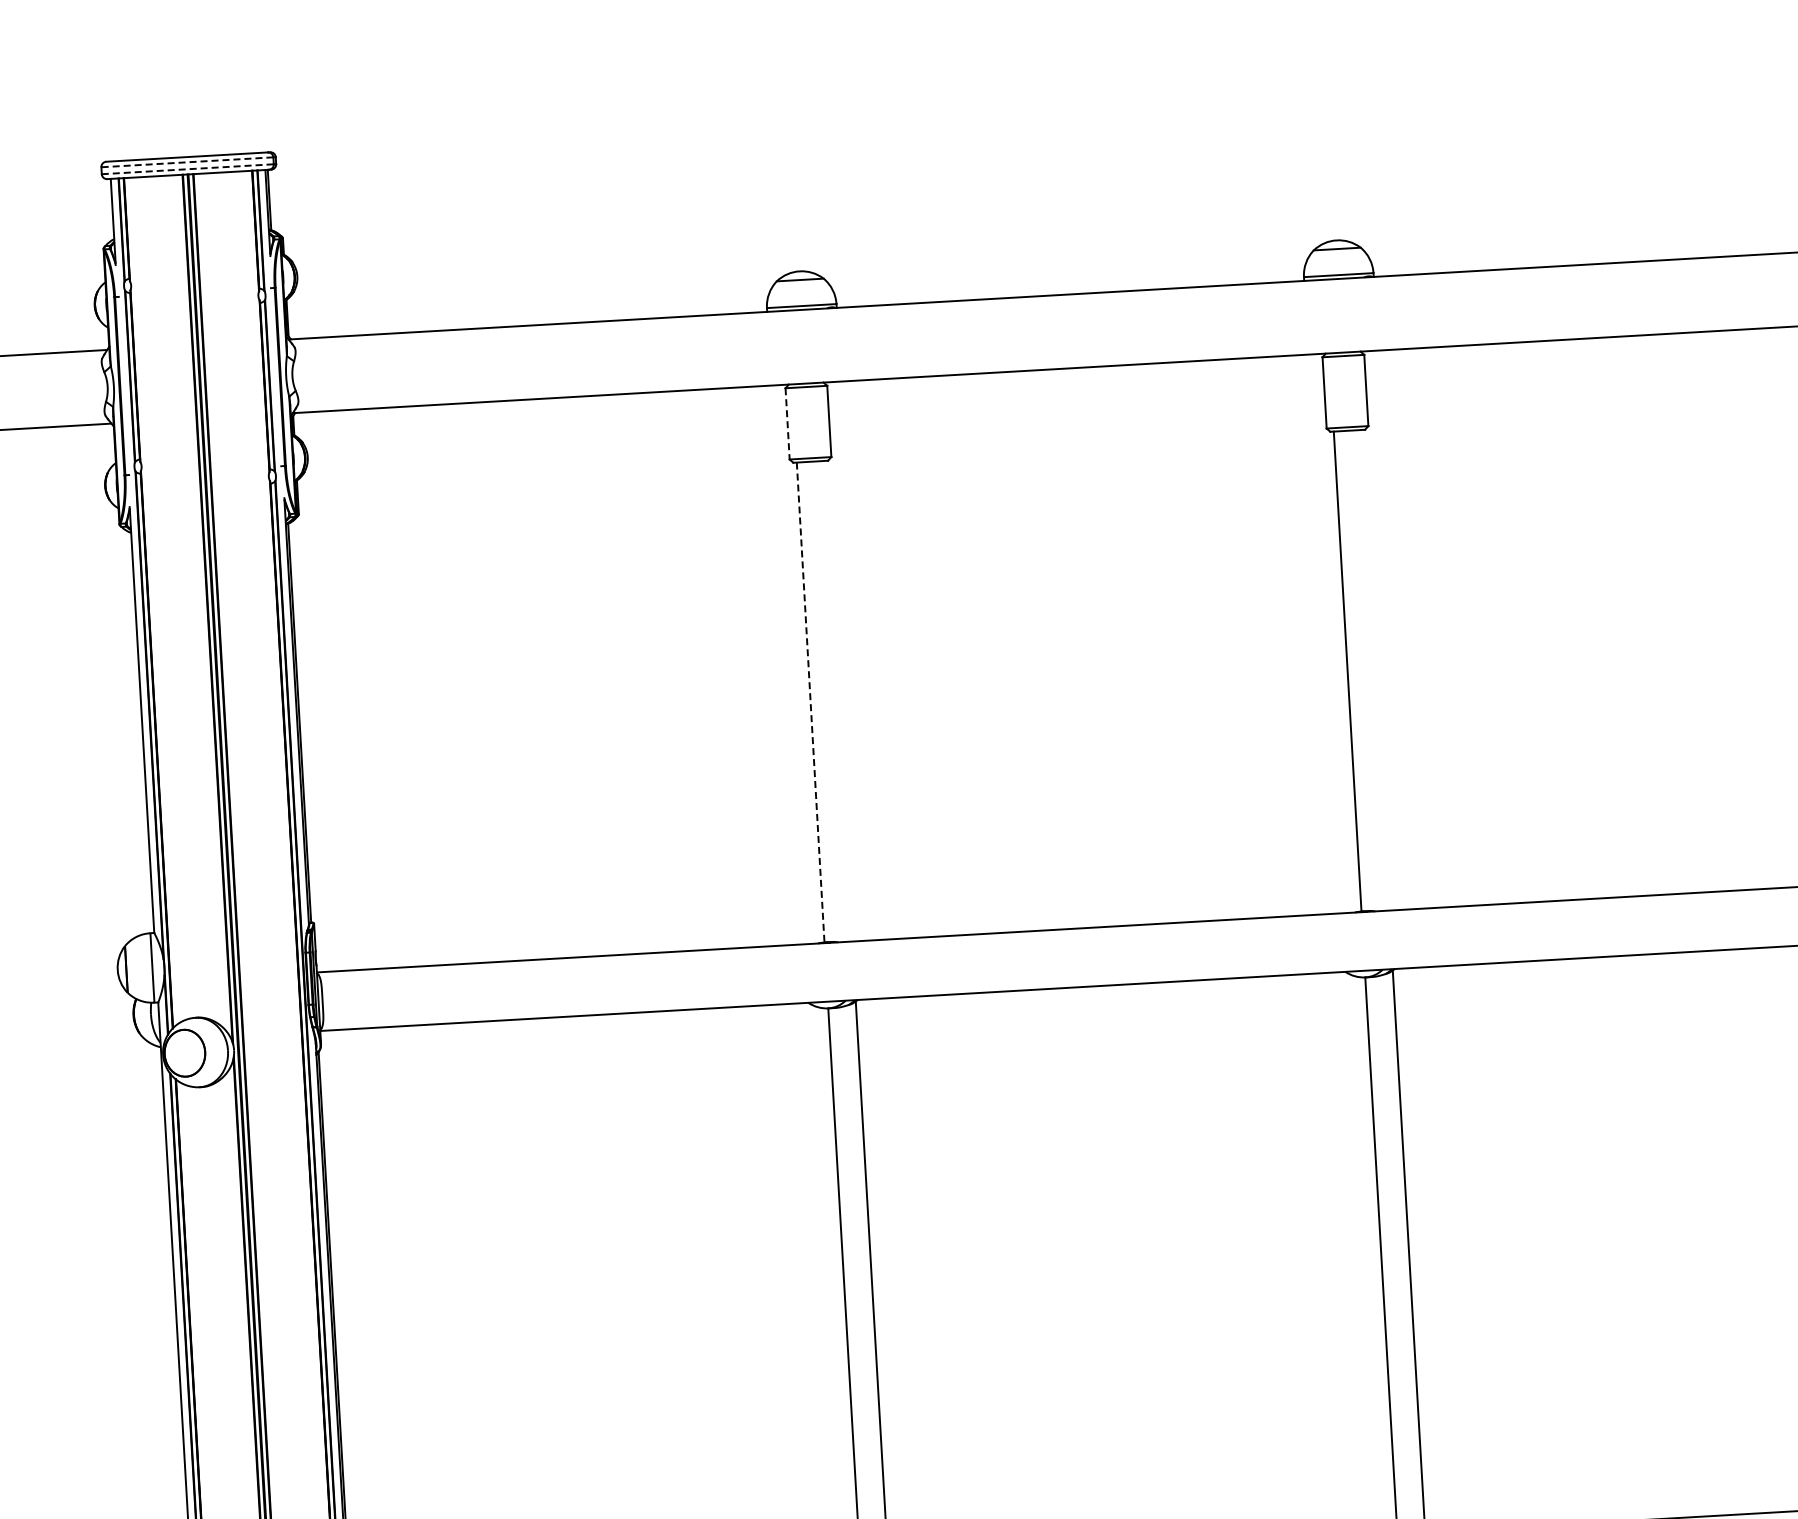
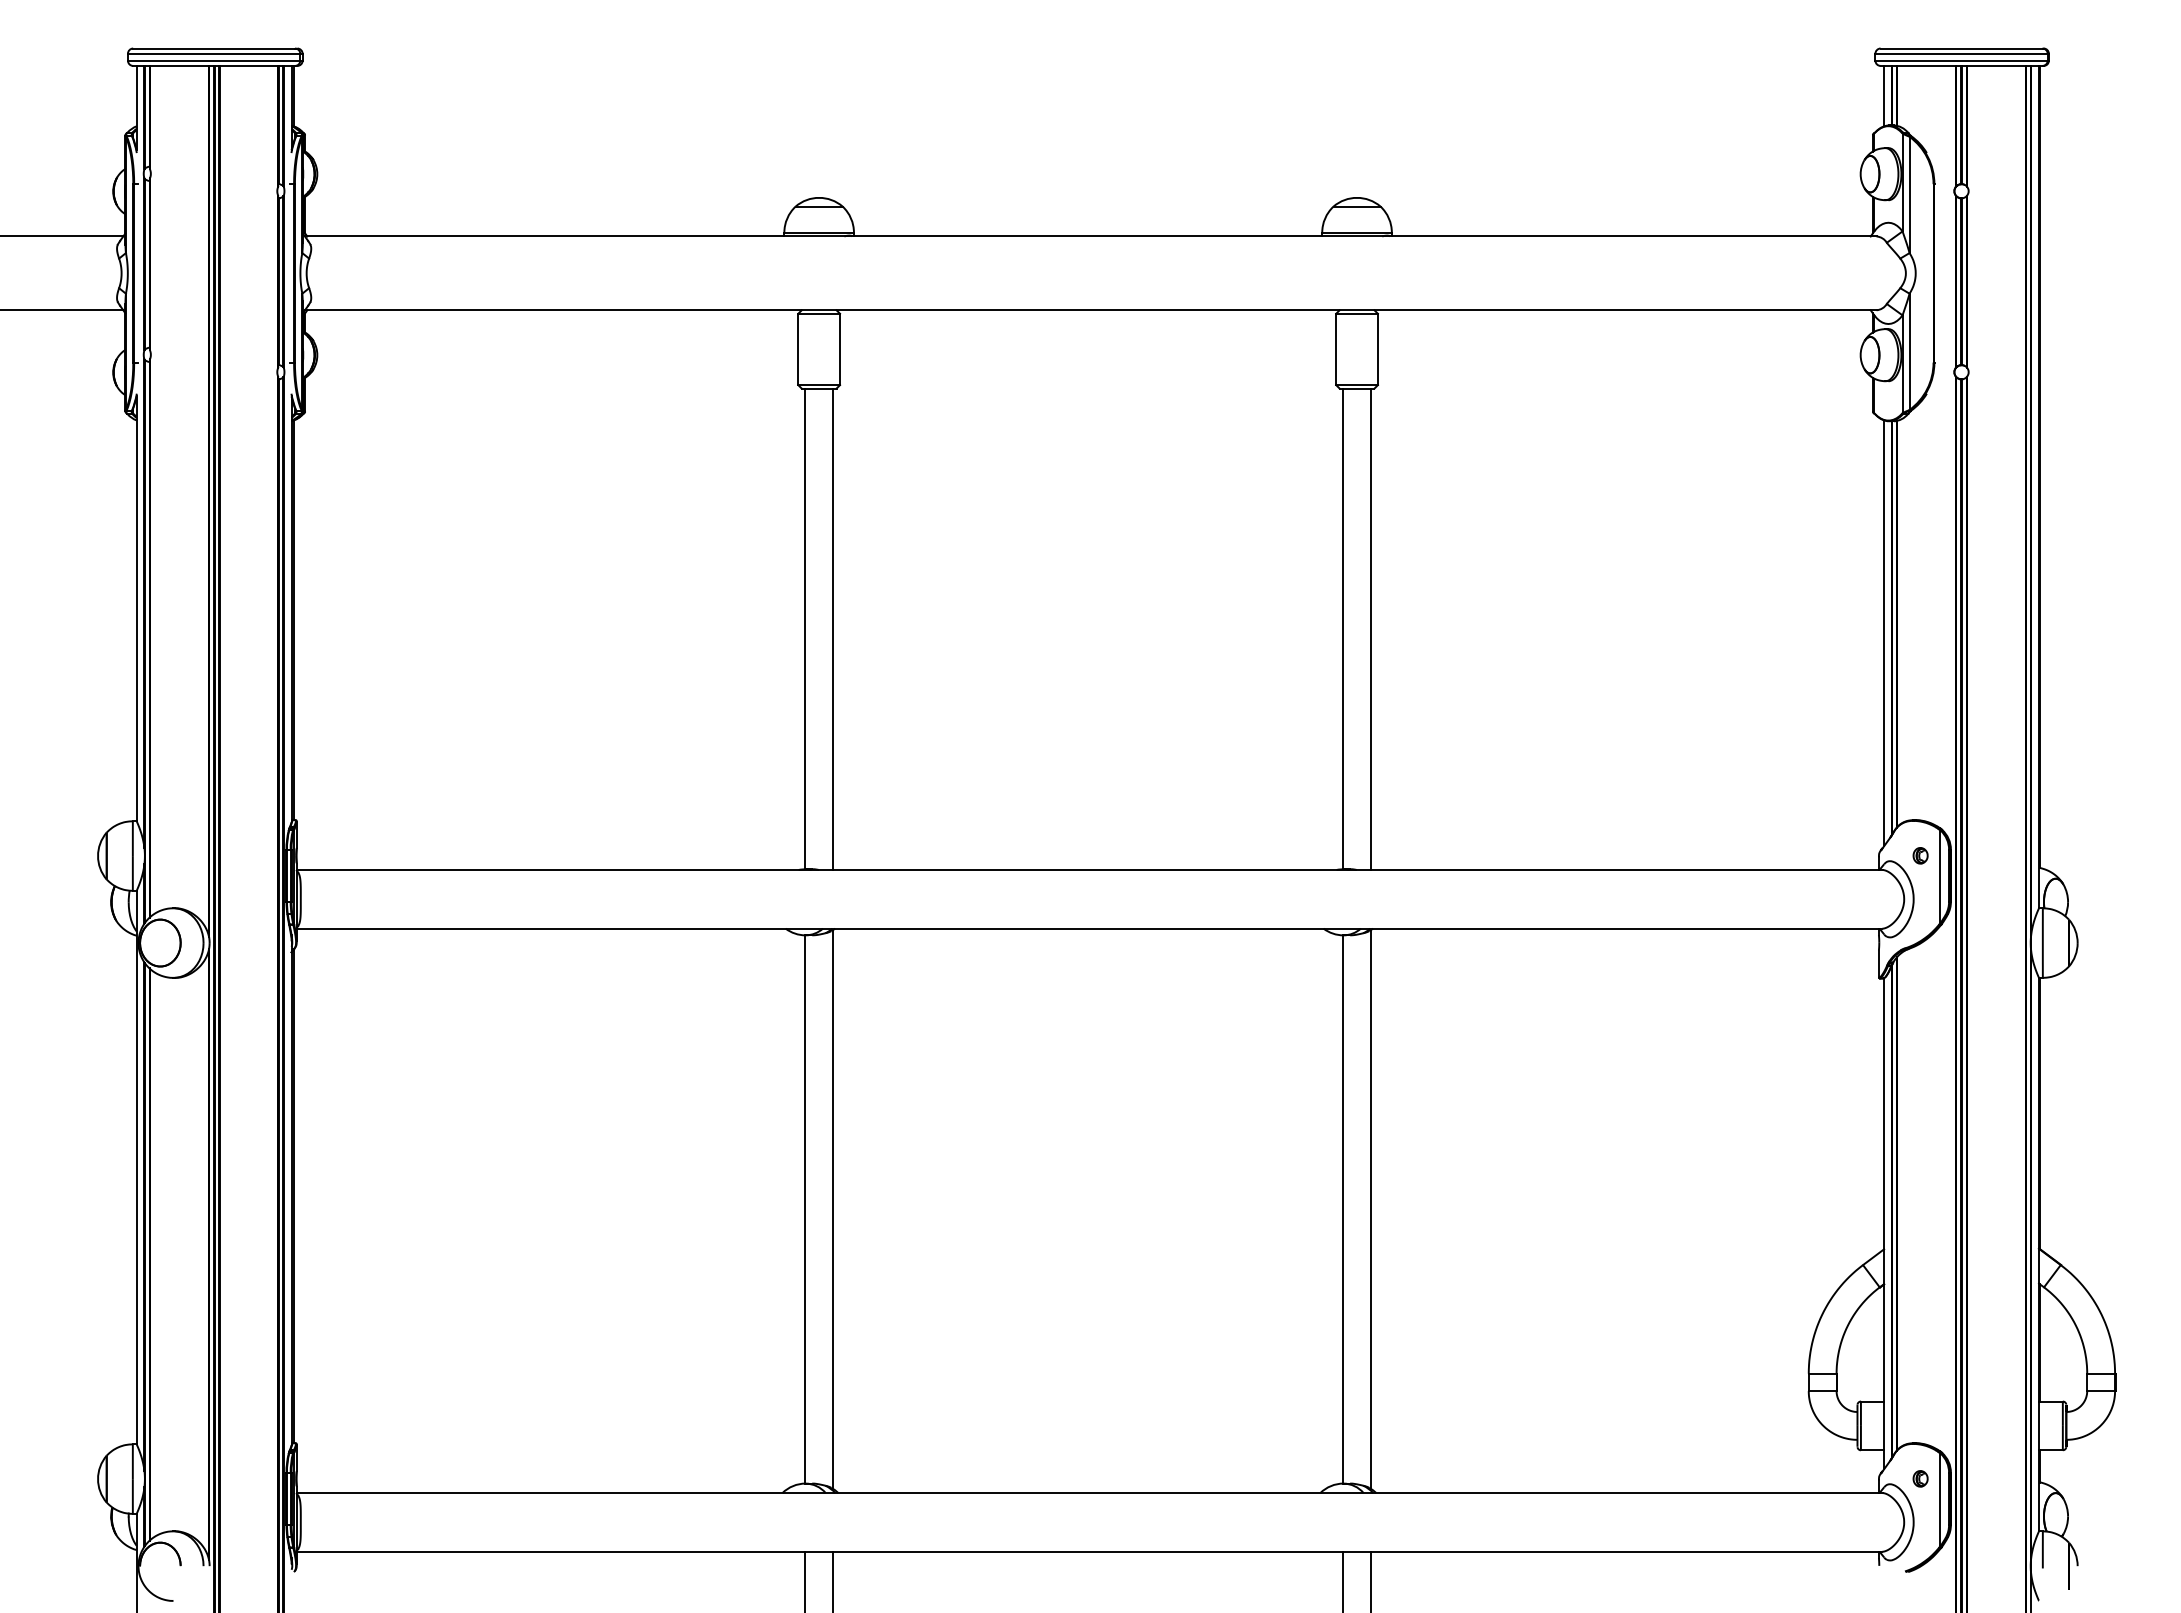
line: (186, 162) -> (213, 53), dashed -> solid
line: (188, 169) -> (214, 60), dashed -> solid
line: (787, 423) -> (798, 349), dashed -> solid
line: (1375, 670) -> (1370, 629), added
line: (838, 701) -> (833, 629), added
line: (810, 703) -> (805, 629), dashed -> solid

